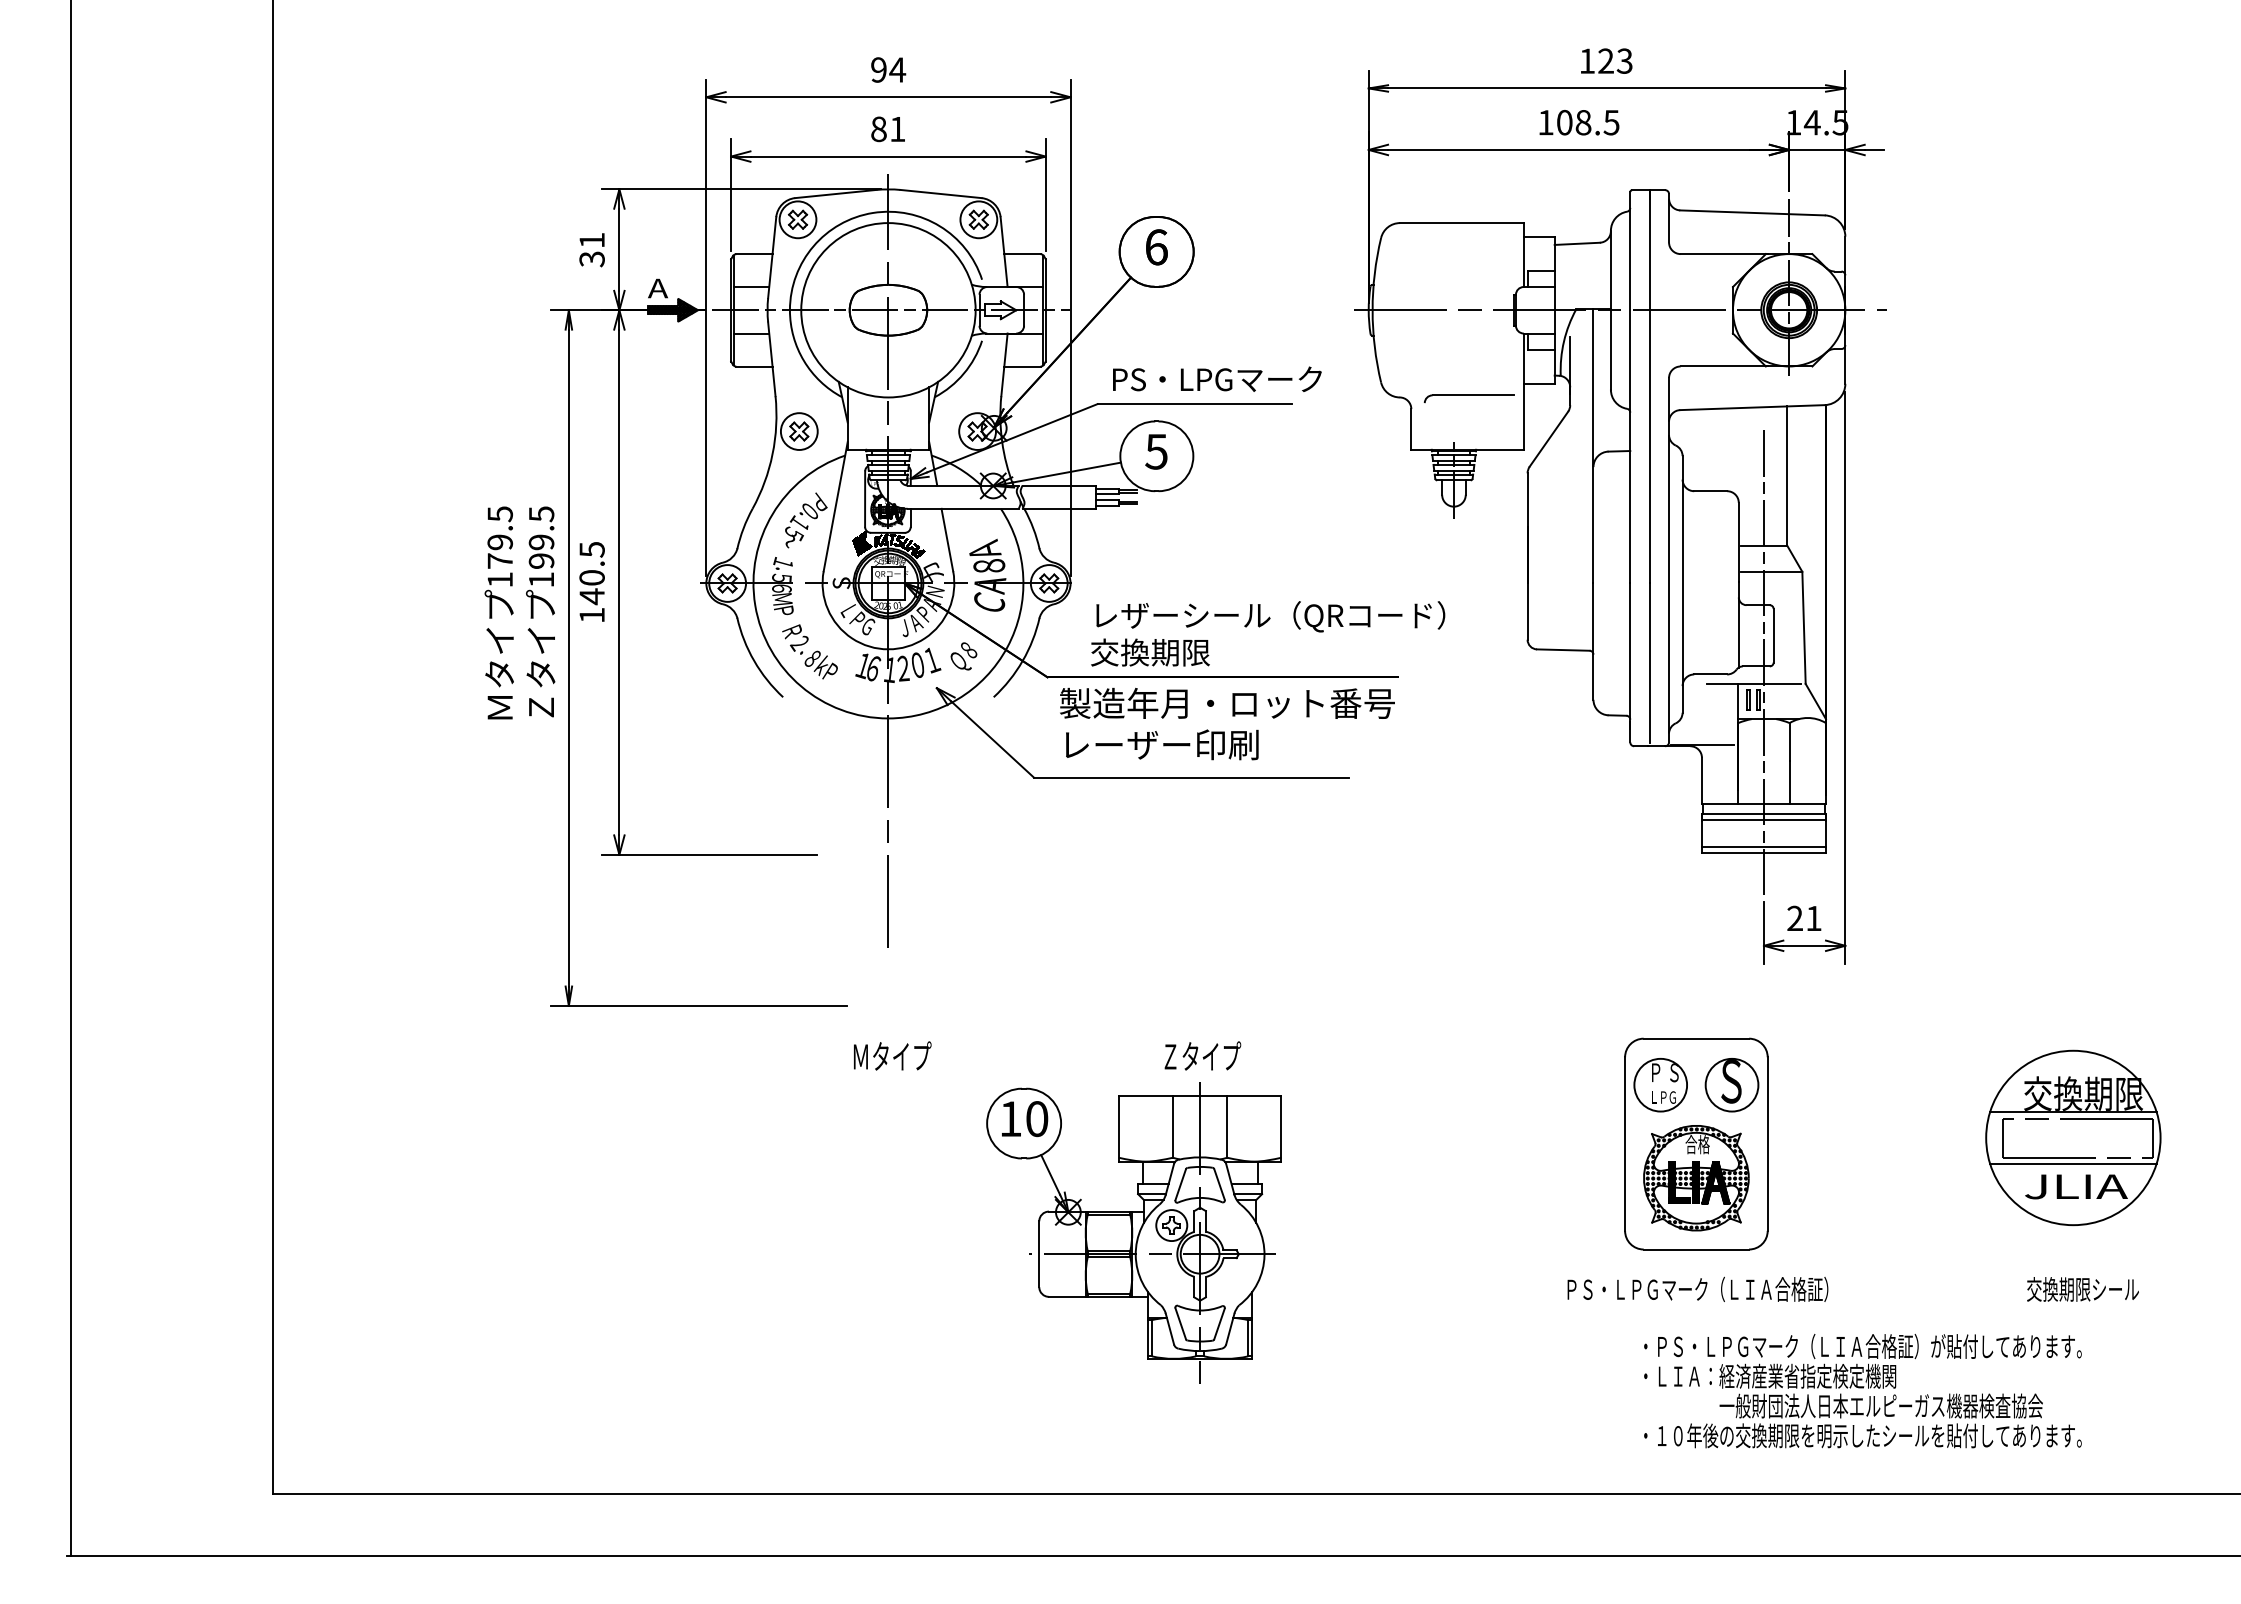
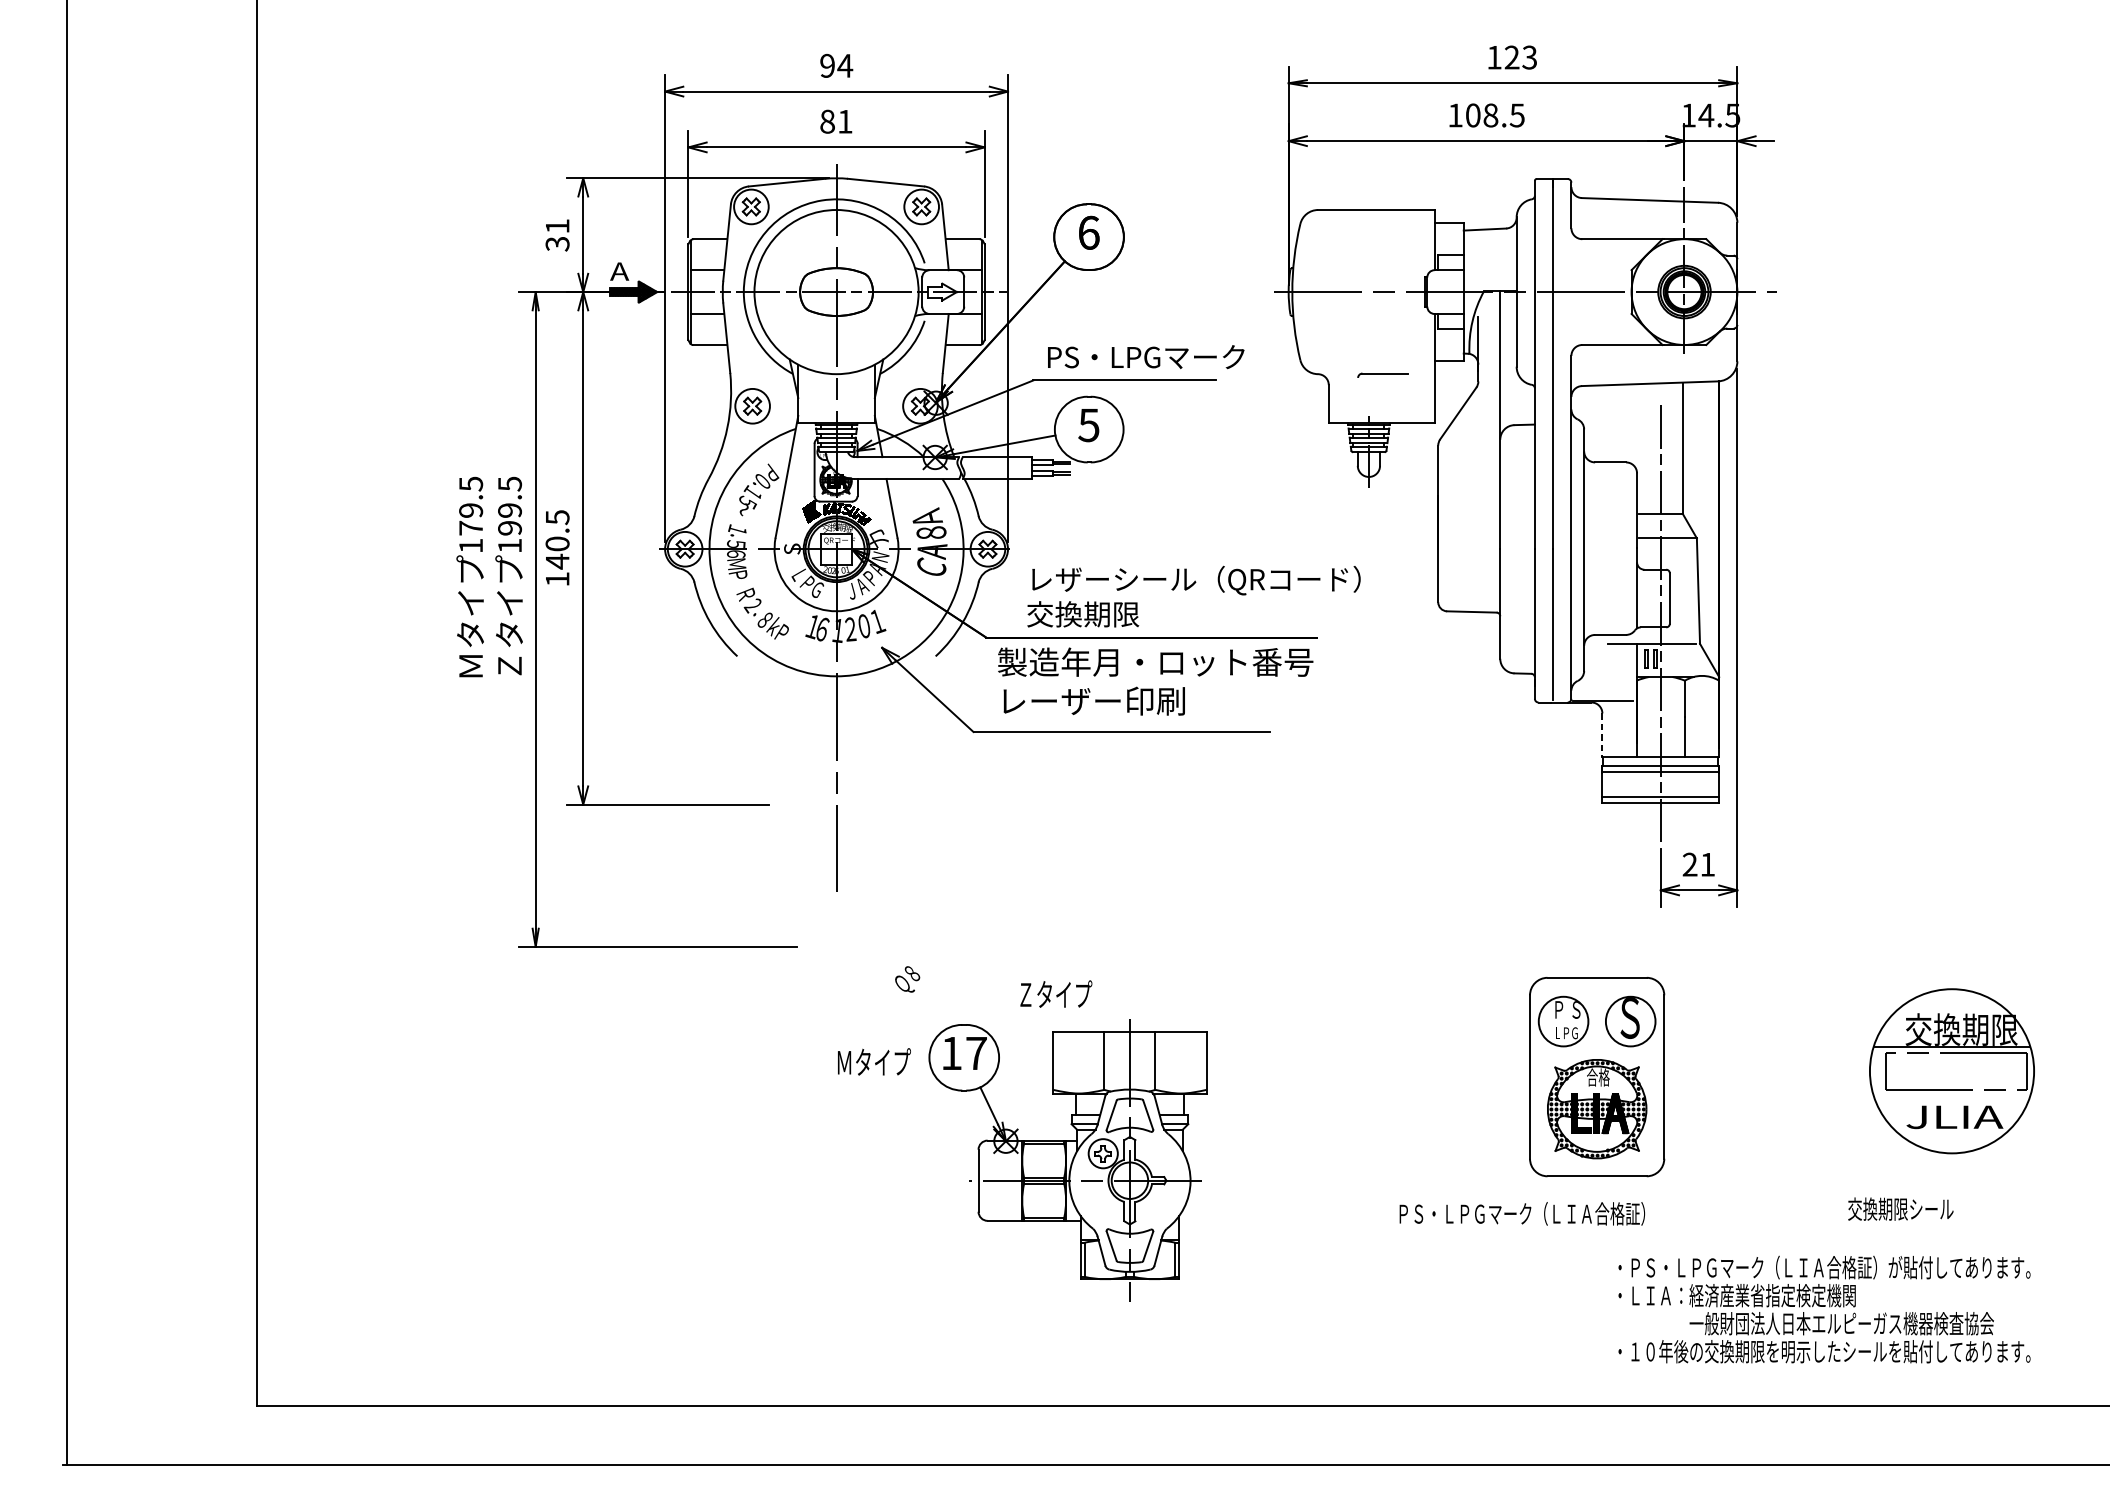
part: (1468, 398) -> (1382, 375), size x0.6
text: (963, 656) -> (907, 979), moved
line: (1701, 781) -> (1601, 735), solid -> dashed
text: (892, 1055) -> (874, 1061), moved
text: (1202, 1055) -> (1055, 993), moved
text: (1037, 1119) -> (976, 1053), 10 -> 17
line: (2073, 1164) -> (1952, 1096), removed
text: (1697, 1288) -> (1521, 1212), moved
text: (2082, 1289) -> (1900, 1209), moved
text: (1862, 1391) -> (1824, 1309), moved

